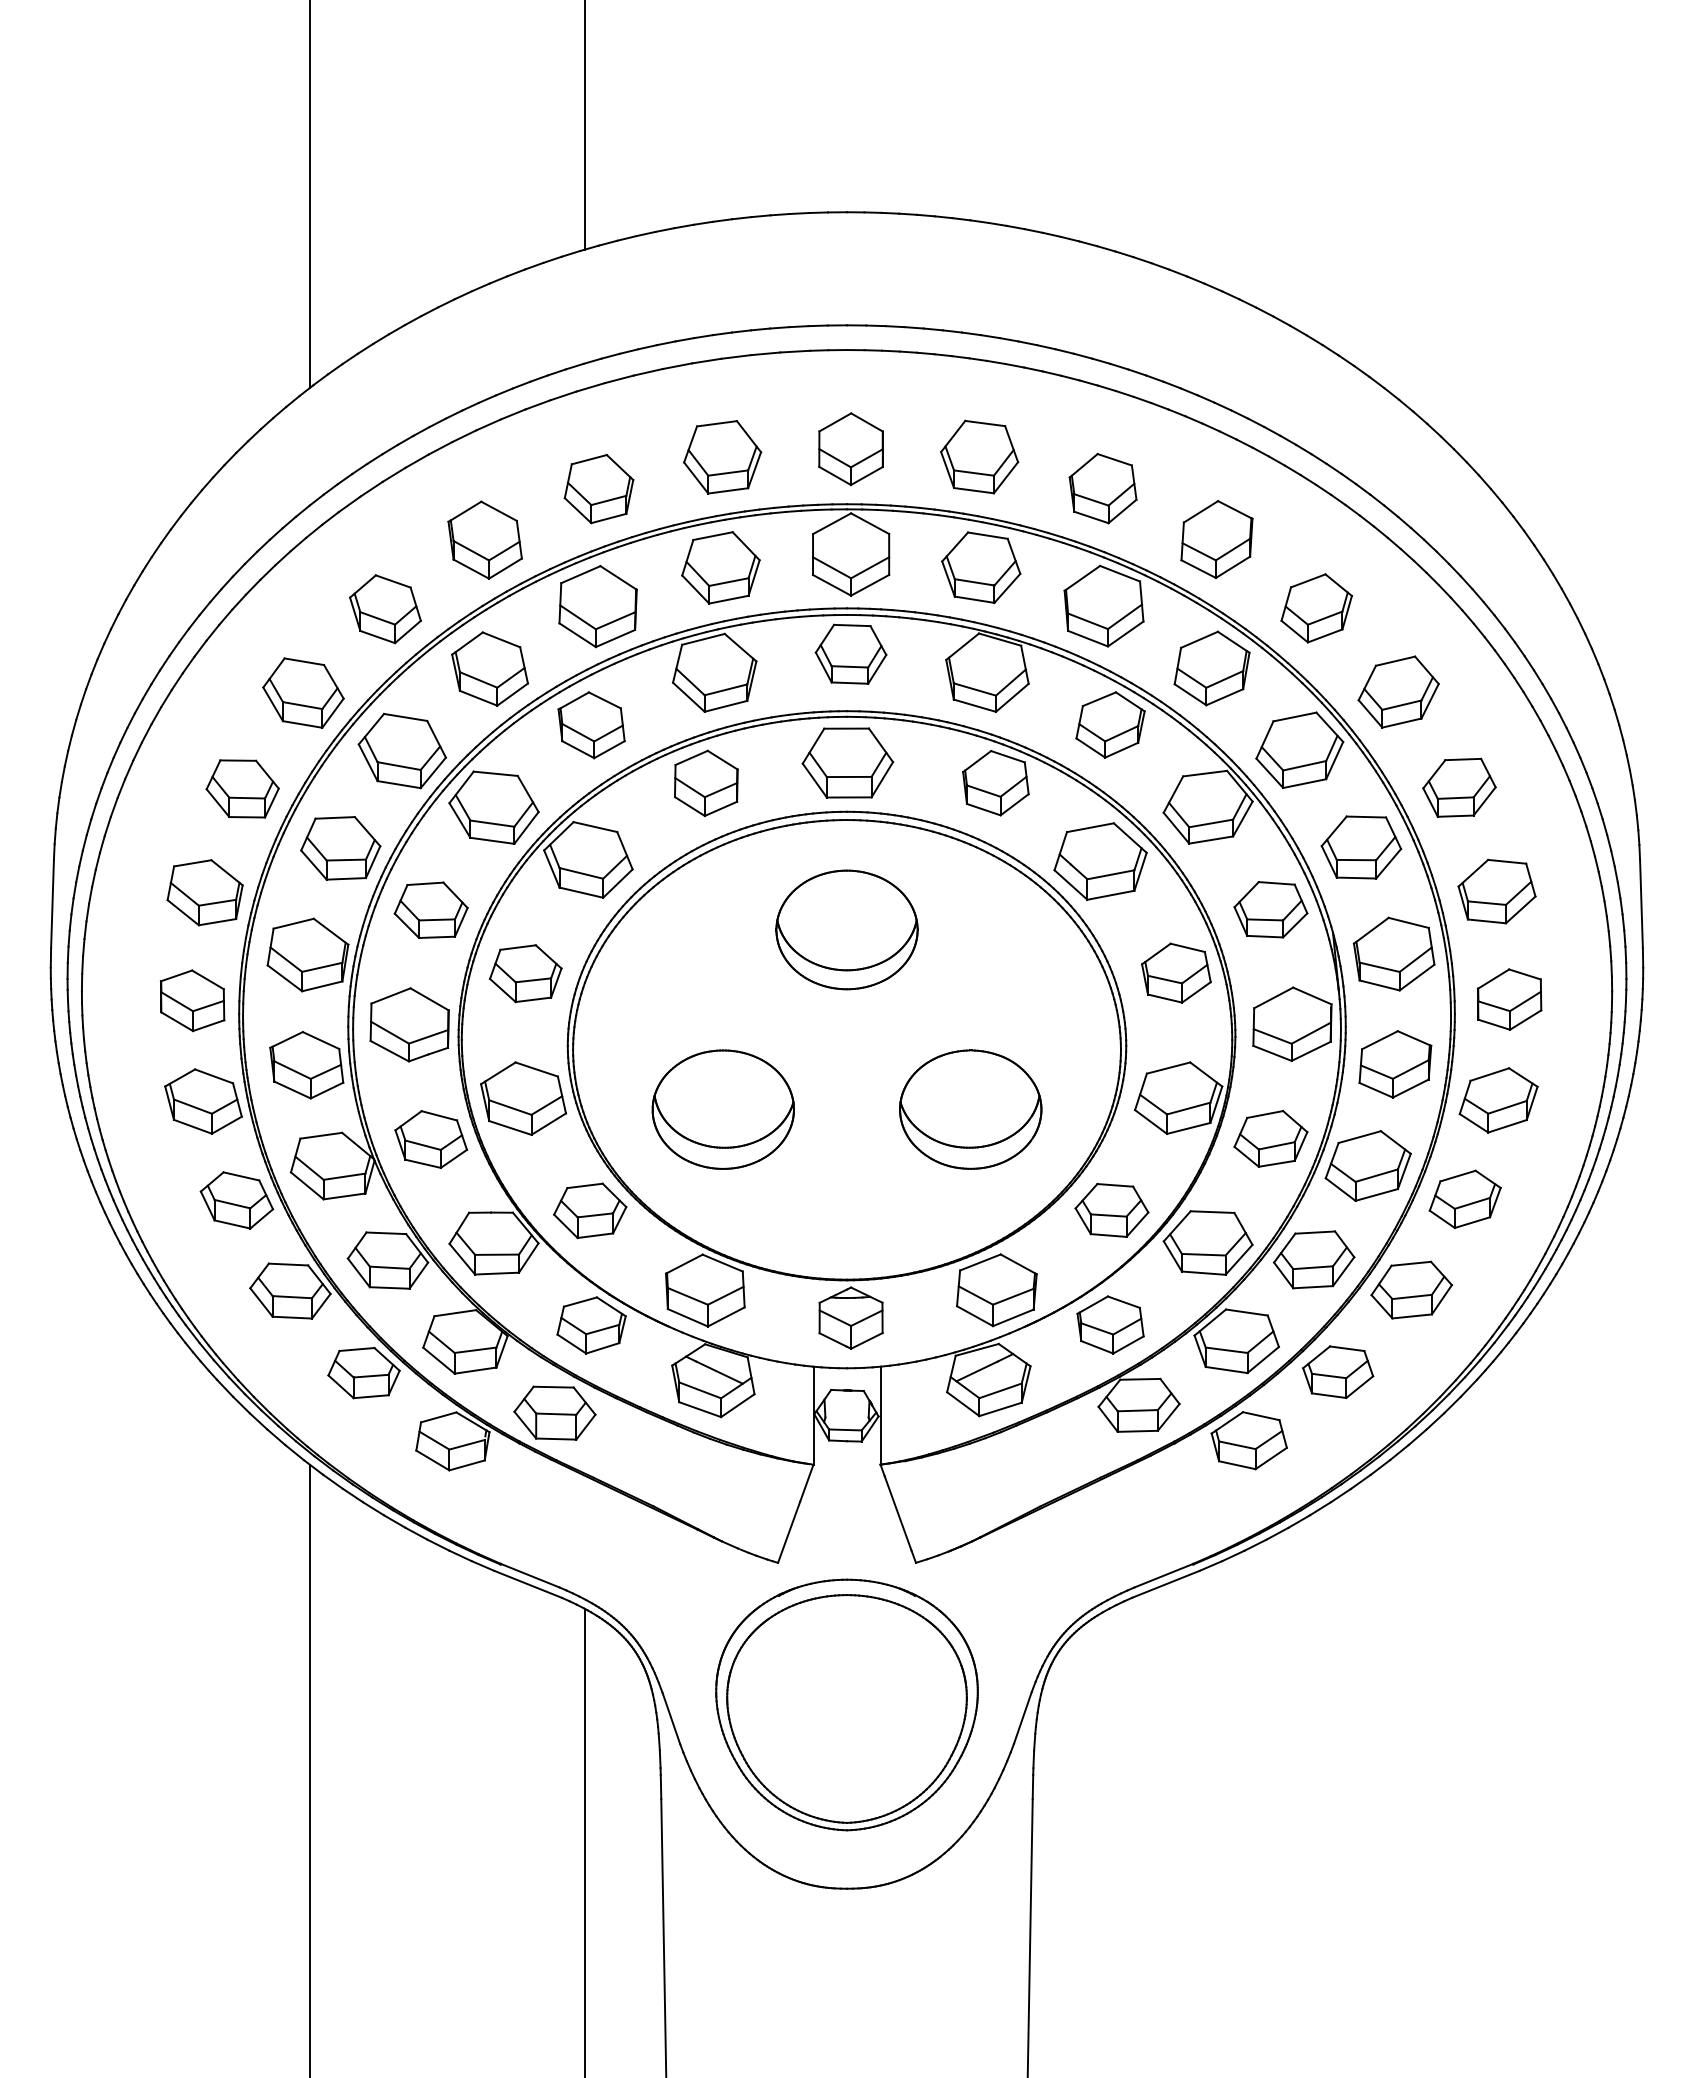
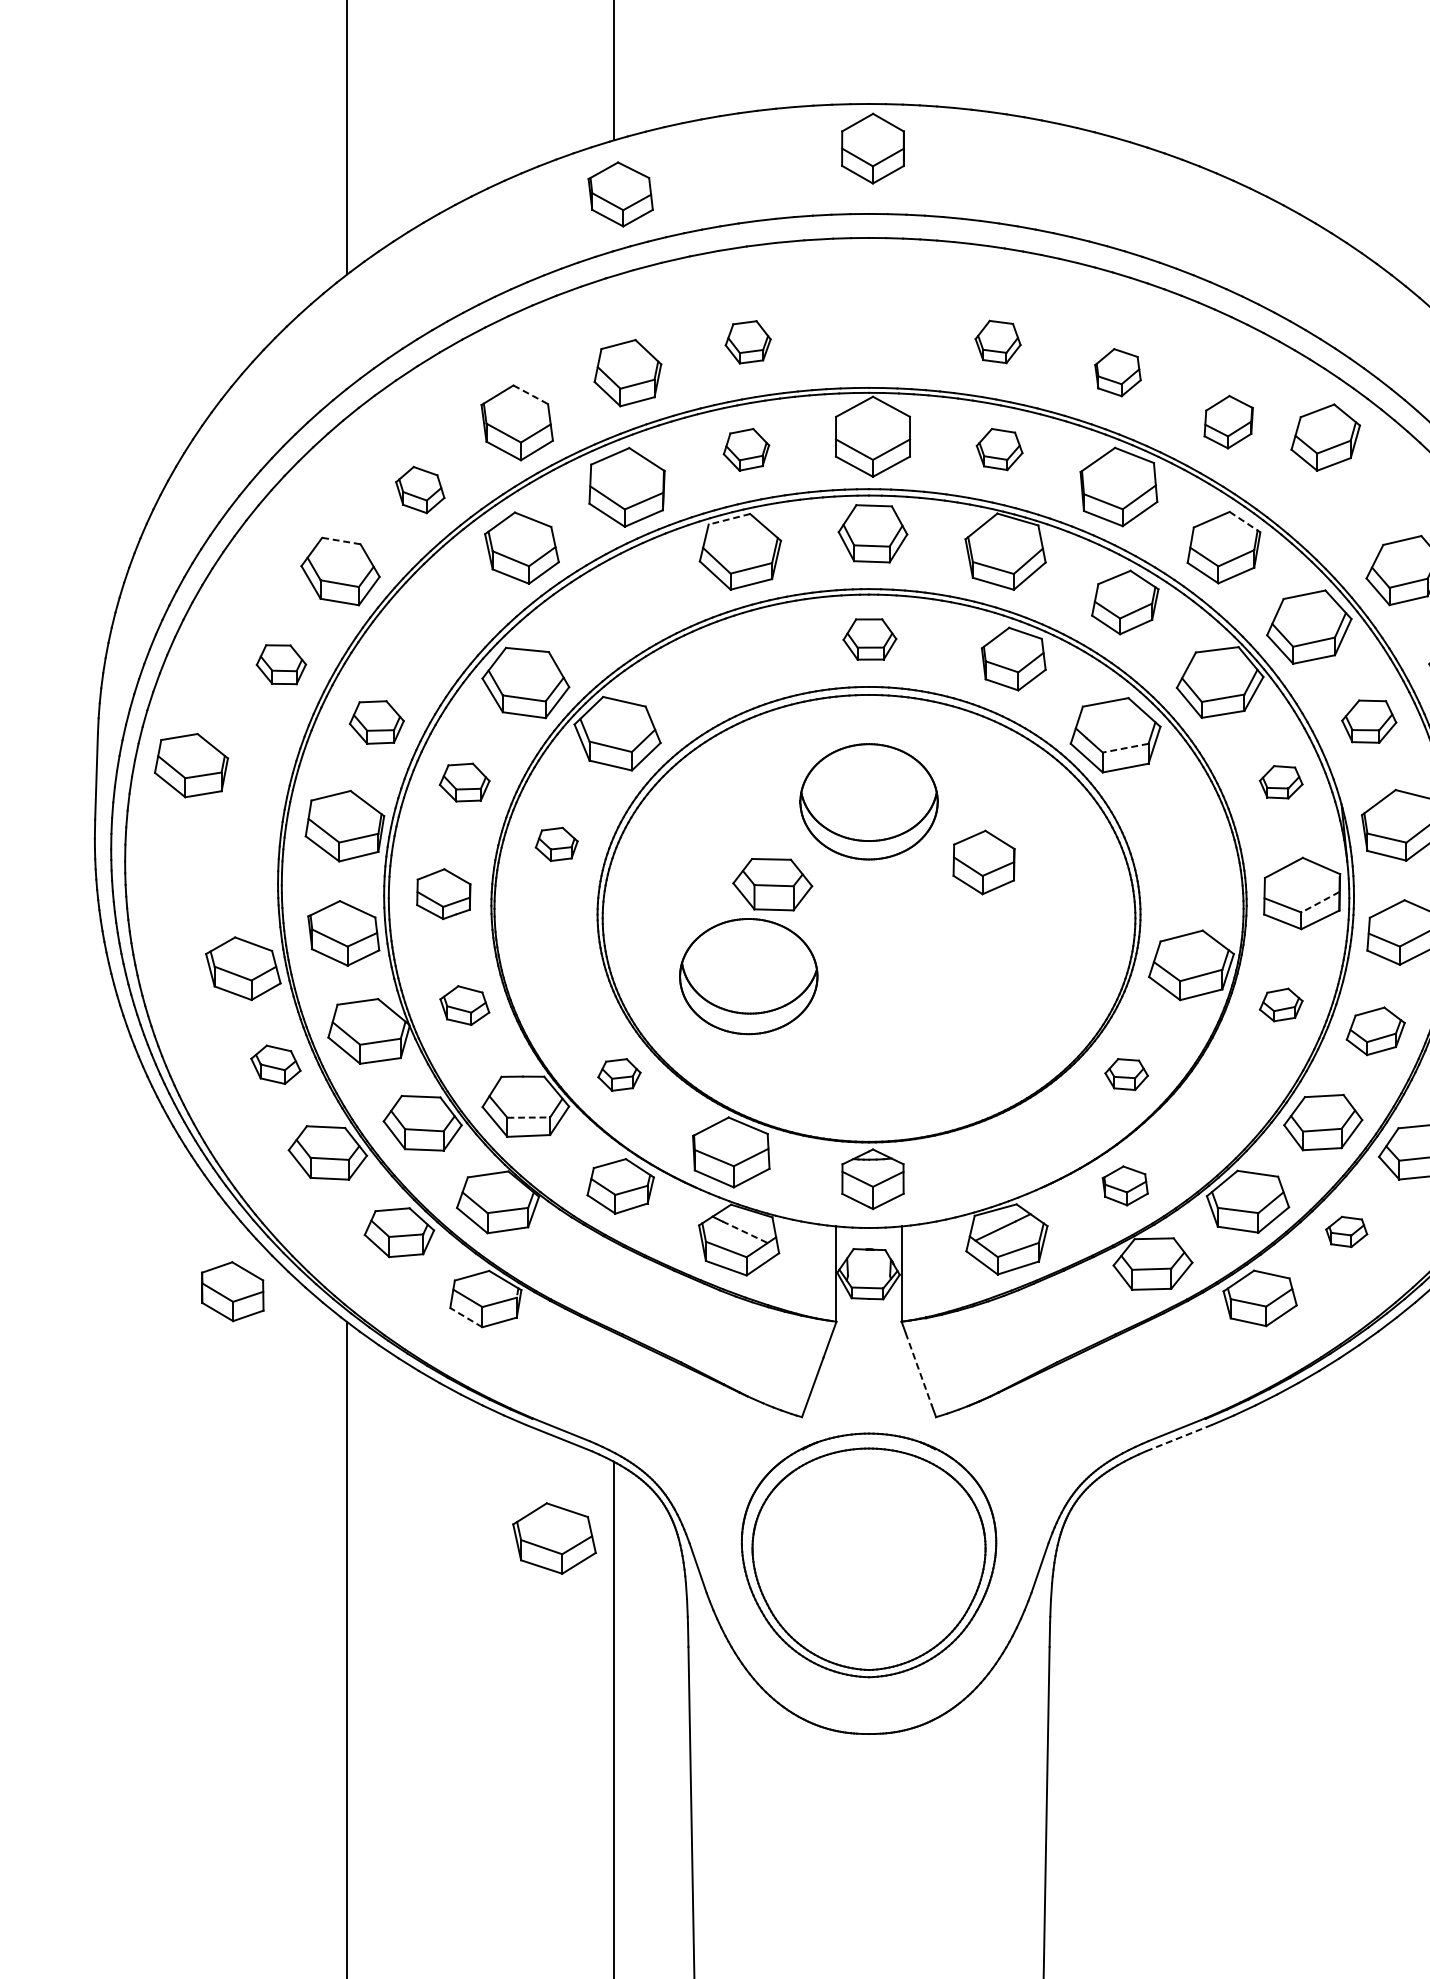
part: (850, 449) -> (872, 148), moved
part: (979, 456) -> (997, 341), size x0.6
part: (722, 457) -> (747, 342), size x0.6
part: (1102, 488) -> (1117, 372), size x0.7
line: (499, 511) -> (531, 394), solid -> dashed
part: (1216, 539) -> (1228, 422), size x0.7
part: (720, 567) -> (746, 449), size x0.6
part: (981, 567) -> (999, 449), size x0.6
part: (1316, 608) -> (1325, 437), moved
part: (385, 609) -> (420, 490), size x0.7
line: (702, 639) -> (728, 519), solid -> dashed
line: (1233, 642) -> (1244, 522), solid -> dashed
line: (304, 661) -> (341, 540), solid -> dashed
part: (591, 725) -> (620, 194), moved
part: (401, 750) -> (435, 627), removed
part: (847, 762) -> (869, 639), size x0.6
part: (706, 782) -> (984, 861), moved
part: (242, 788) -> (281, 664), size x0.7
part: (1361, 847) -> (1369, 721), size x0.7
part: (340, 848) -> (376, 722), size x0.7
line: (1110, 874) -> (1125, 747), solid -> dashed
part: (204, 892) -> (190, 765), moved
part: (430, 909) -> (464, 781), size x0.7
part: (1270, 909) -> (1280, 781), size x0.6
part: (1176, 972) -> (1189, 843), removed
part: (525, 973) -> (556, 844), size x0.6
part: (192, 1000) -> (232, 1291), moved
part: (409, 1024) -> (443, 893), size x0.7
line: (1310, 1033) -> (1319, 902), solid -> dashed
part: (523, 1098) -> (554, 1538), moved
part: (970, 1109) -> (989, 976), removed
part: (1270, 1138) -> (1280, 1004), size x0.6
part: (431, 1139) -> (465, 1005), size x0.7
part: (1367, 1165) -> (1375, 1030), size x0.7
part: (236, 1200) -> (275, 1064), size x0.7
part: (590, 1210) -> (619, 1074), size x0.6
part: (1111, 1210) -> (1126, 1074), size x0.6
part: (1207, 1242) -> (1219, 1105), removed
line: (497, 1254) -> (529, 1117), solid -> dashed
part: (996, 1290) -> (1014, 1152), removed
part: (1110, 1324) -> (1125, 1185), size x0.7
line: (719, 1372) -> (745, 1232), solid -> dashed
part: (1338, 1372) -> (1346, 1232), size x0.6
part: (554, 1412) -> (772, 884), moved
line: (432, 1460) -> (466, 1317), solid -> dashed
line: (898, 1513) -> (919, 1369), solid -> dashed
line: (1165, 1584) -> (1178, 1438), solid -> dashed

